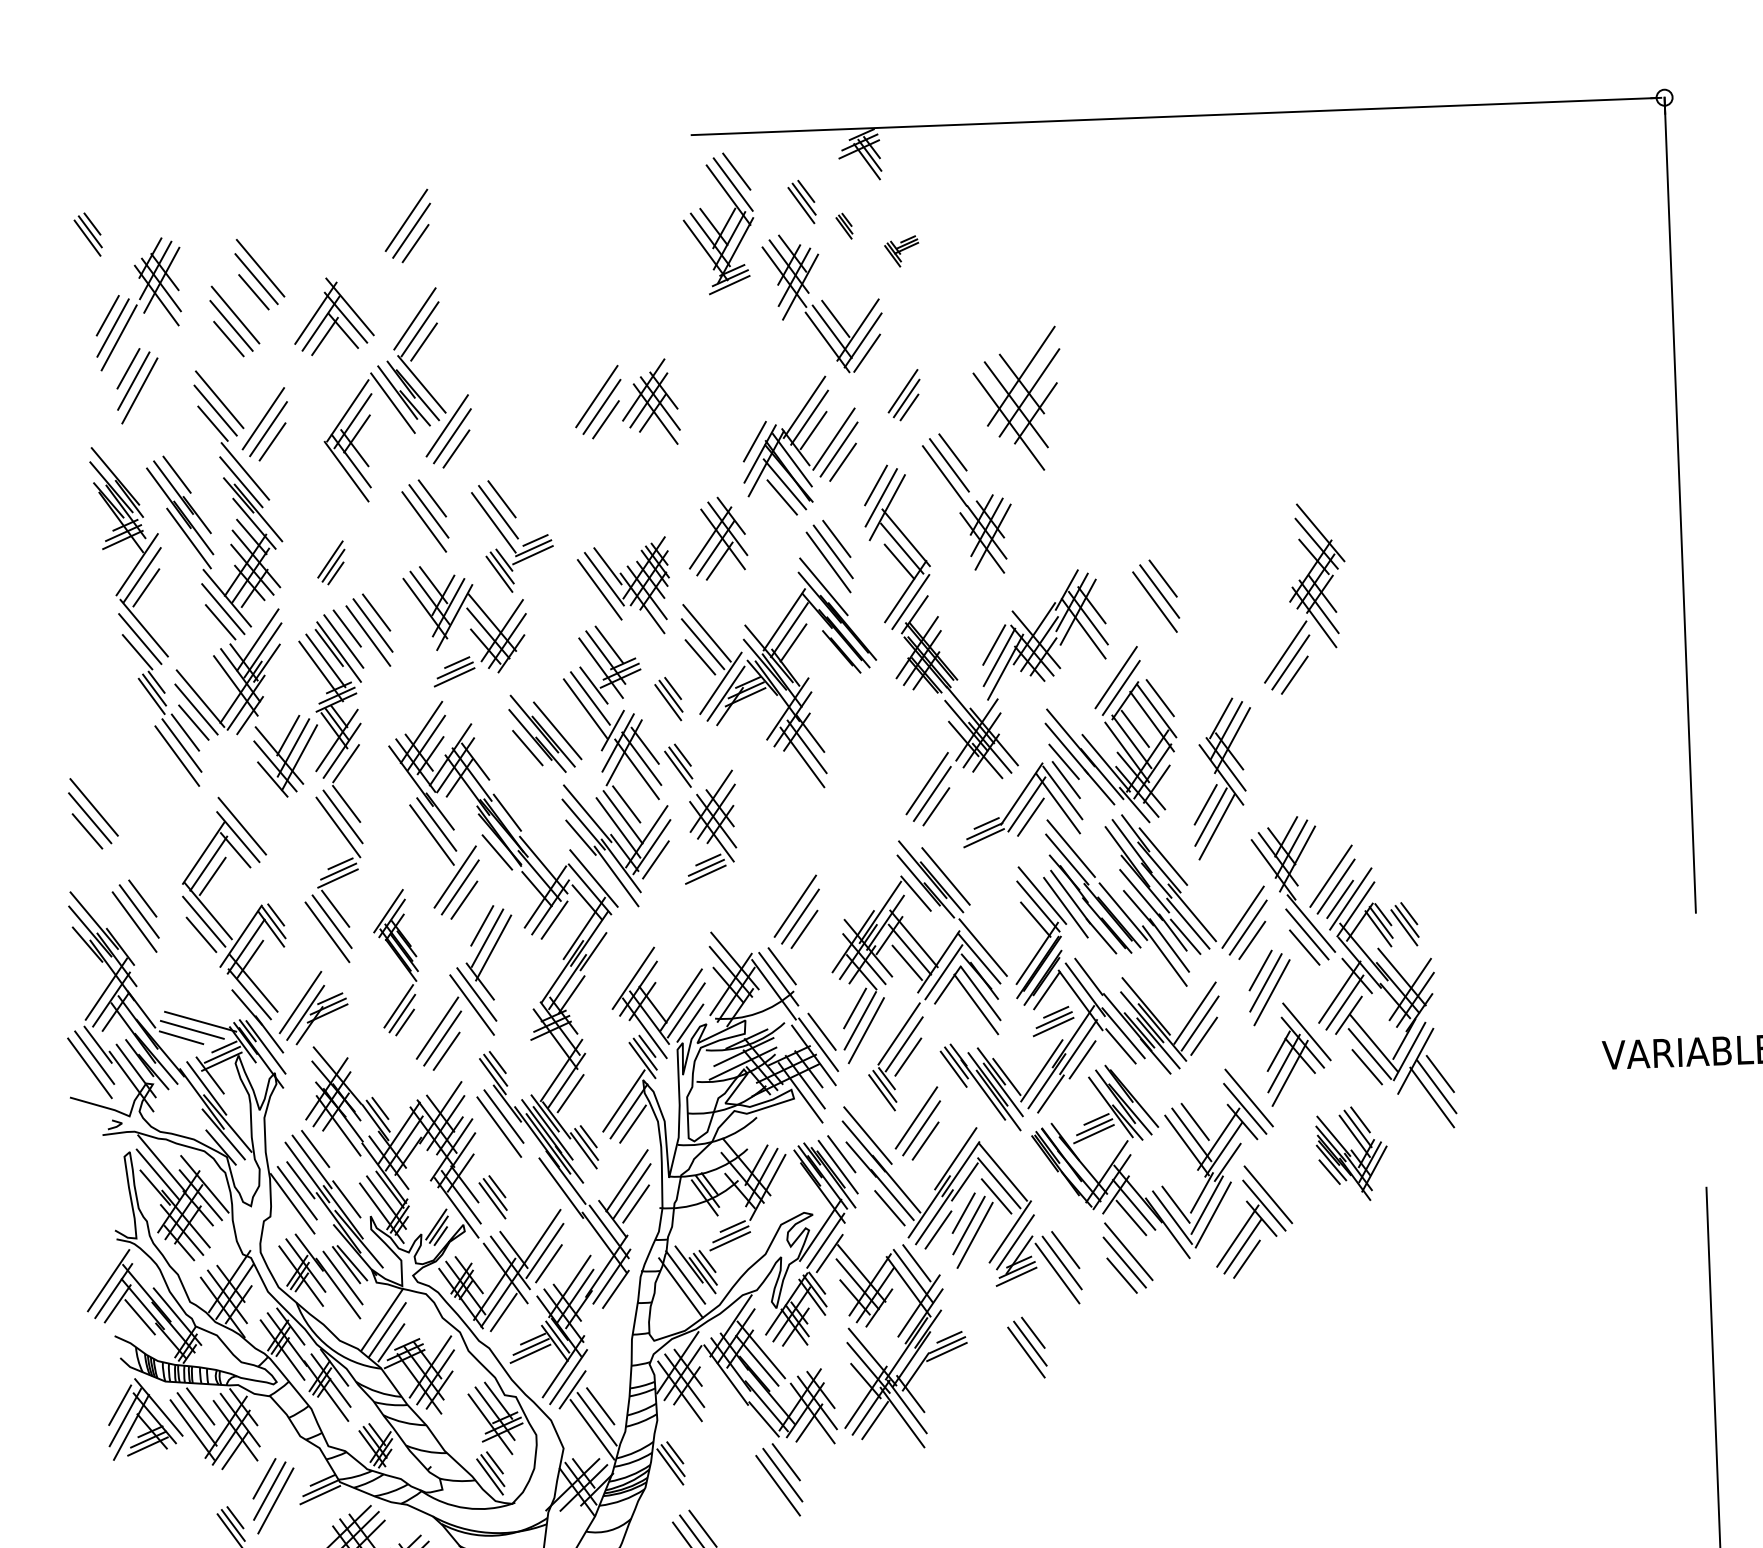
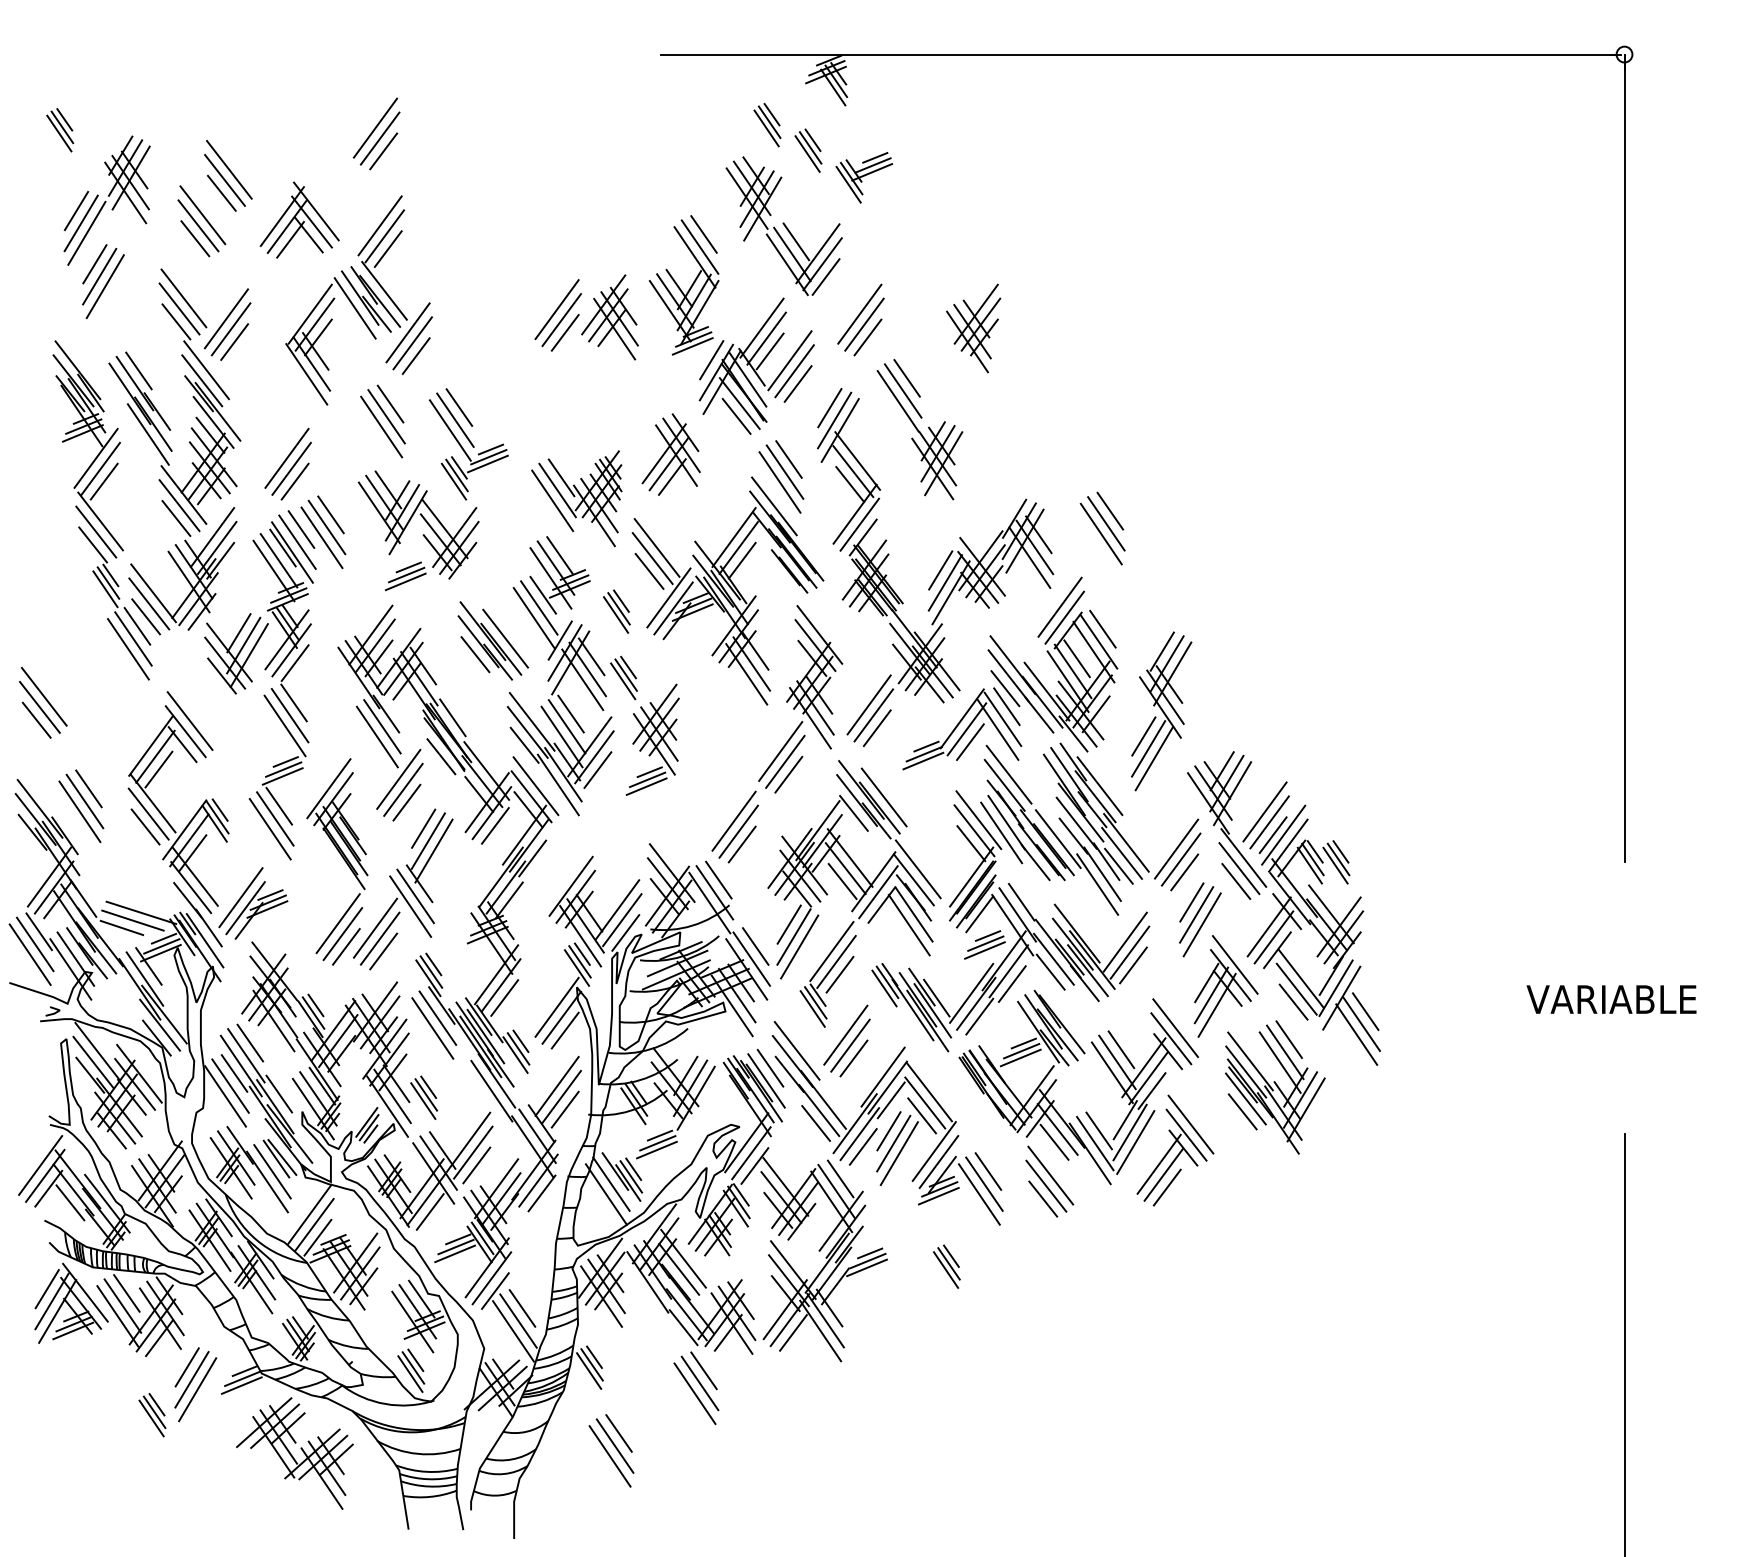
part: (718, 224) -> (683, 285), moved
part: (844, 226) -> (808, 150), size x1.67
part: (902, 251) -> (864, 177), size x1.67
part: (903, 394) -> (860, 319), size x1.43
part: (1017, 399) -> (973, 328), size x0.62
part: (330, 562) -> (287, 463), size x1.67
part: (1303, 598) -> (800, 699), moved
part: (396, 962) -> (337, 861), size x1.43
part: (1351, 1154) -> (1274, 1087), size x1.43
part: (1027, 1347) -> (946, 1266), size x0.71

